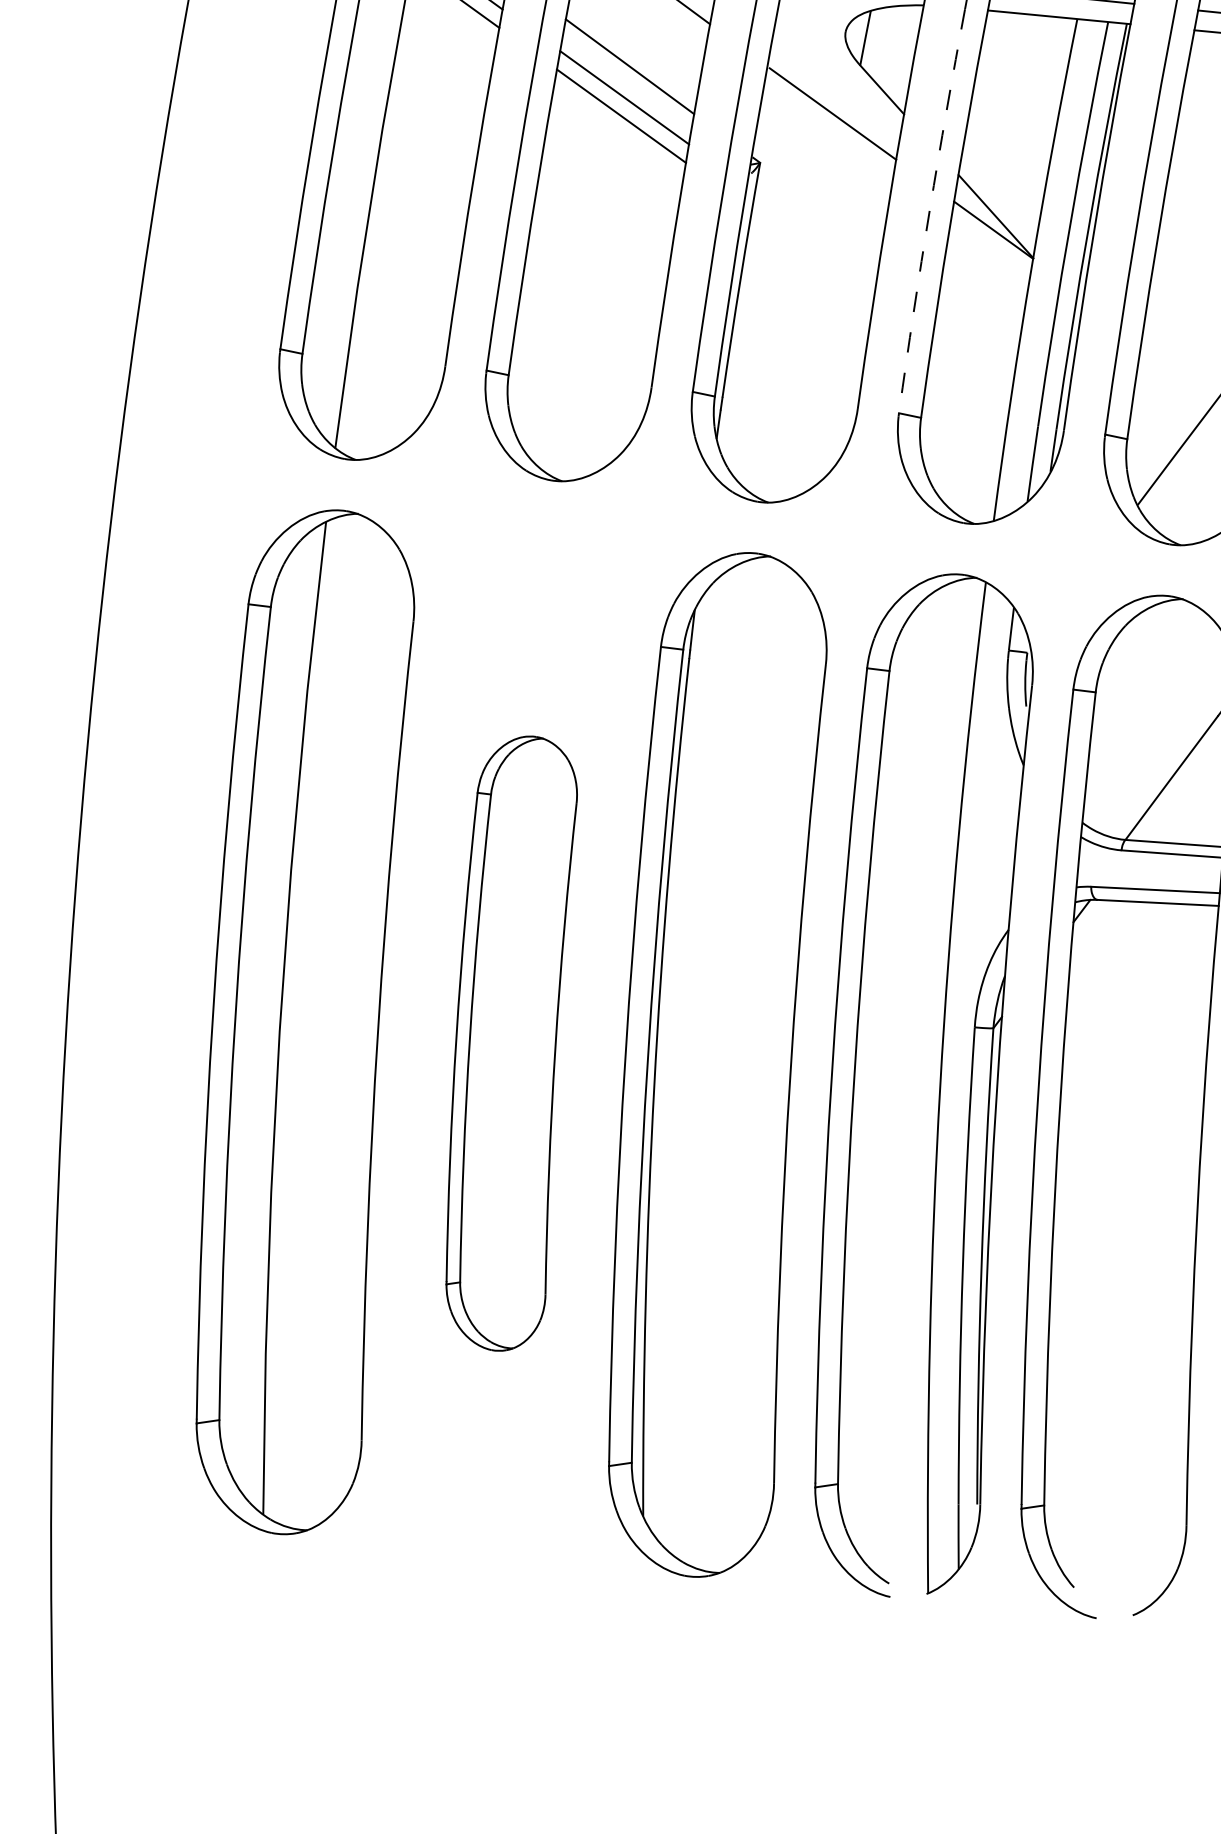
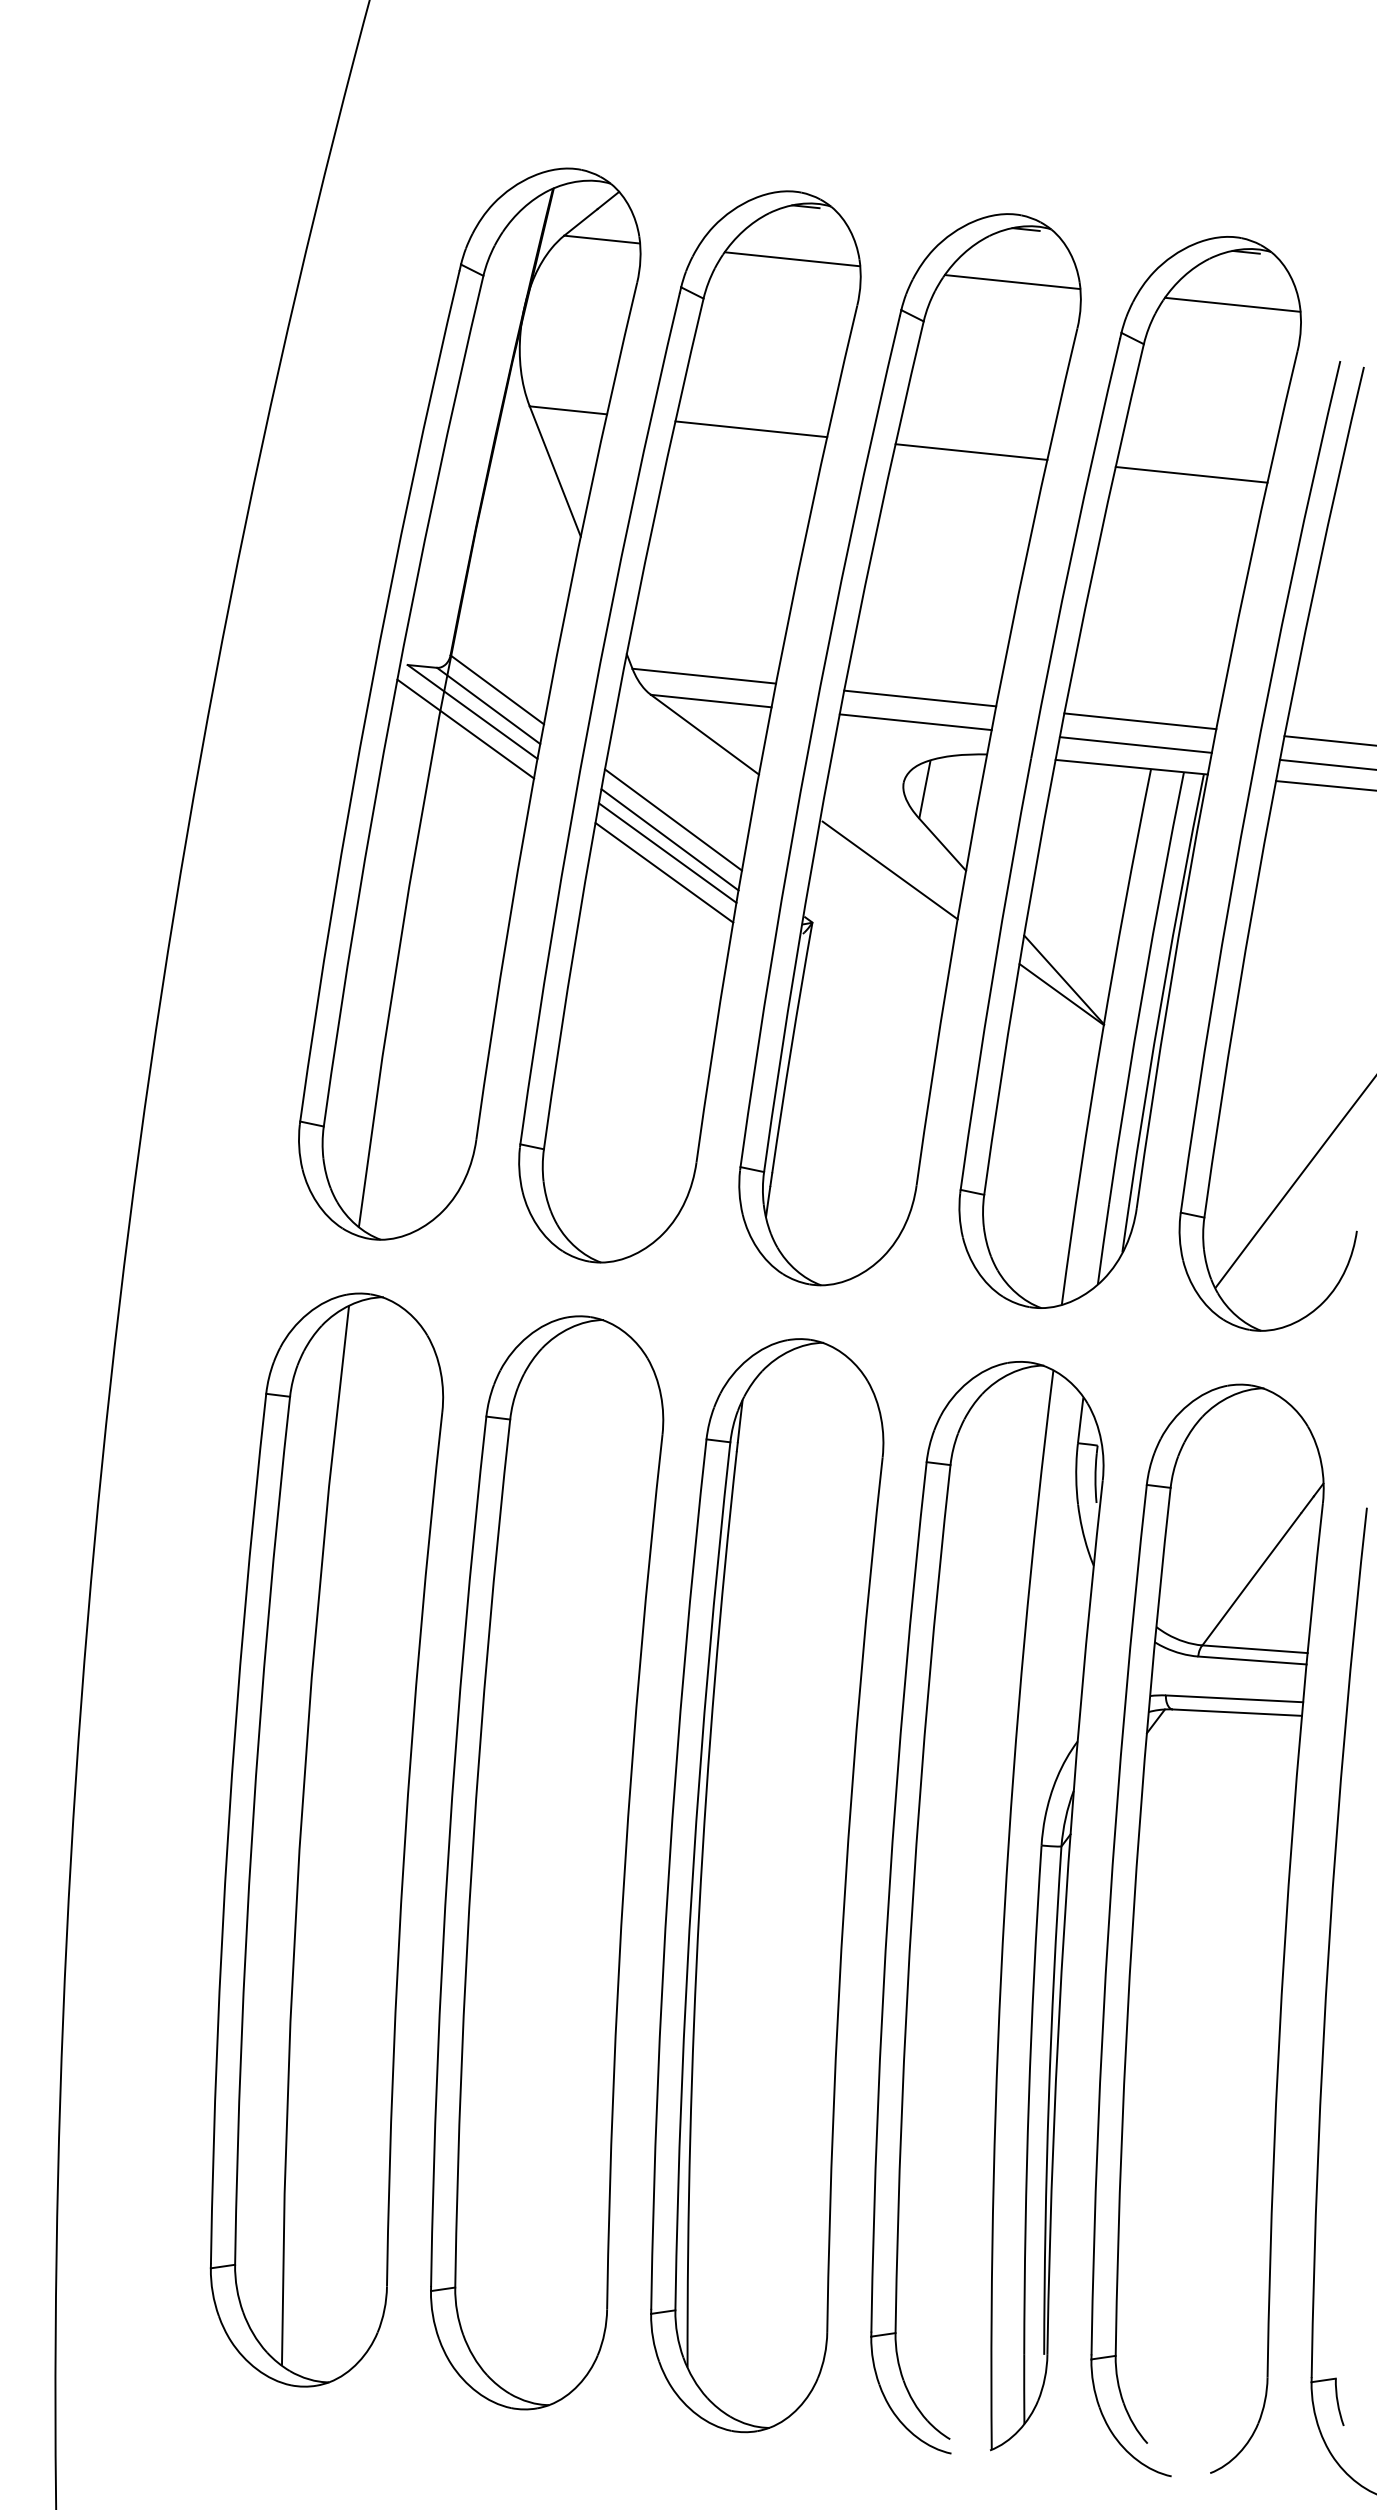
line: (626, 85) -> (669, 839), added
arc: (929, 210) -> (993, 973), dashed -> solid
part: (512, 1043) -> (547, 1862), size x1.67

